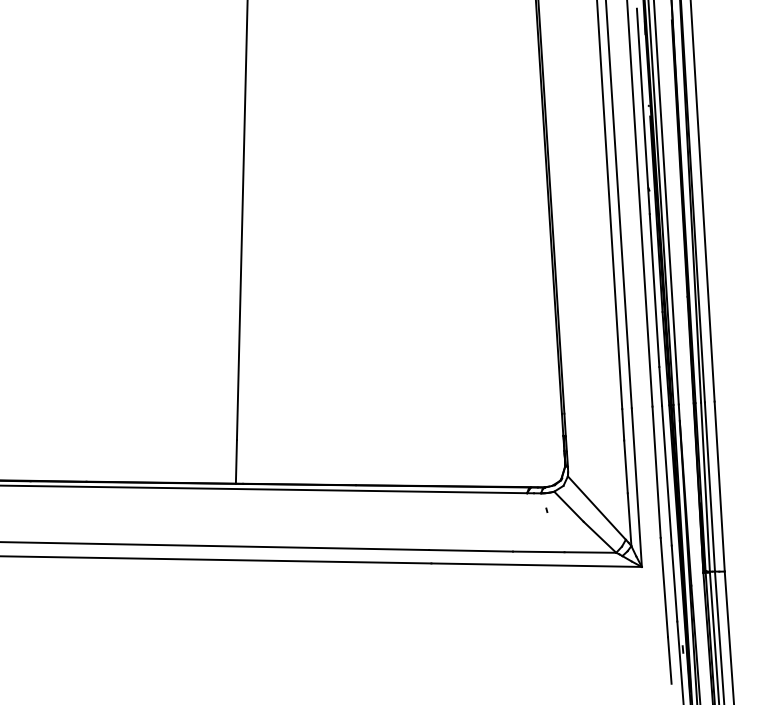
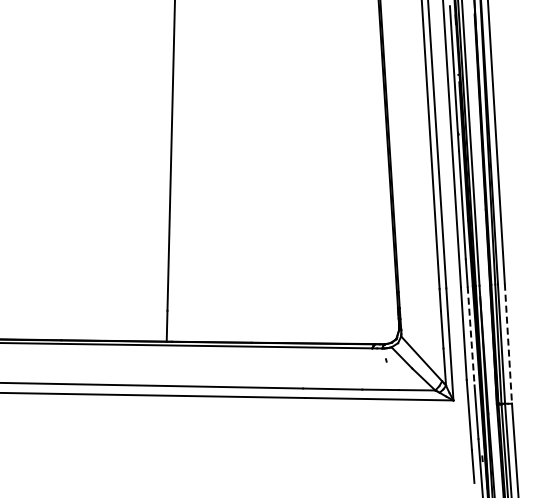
line: (667, 476) -> (471, 336), solid -> dashed
line: (719, 487) -> (508, 344), solid -> dashed

